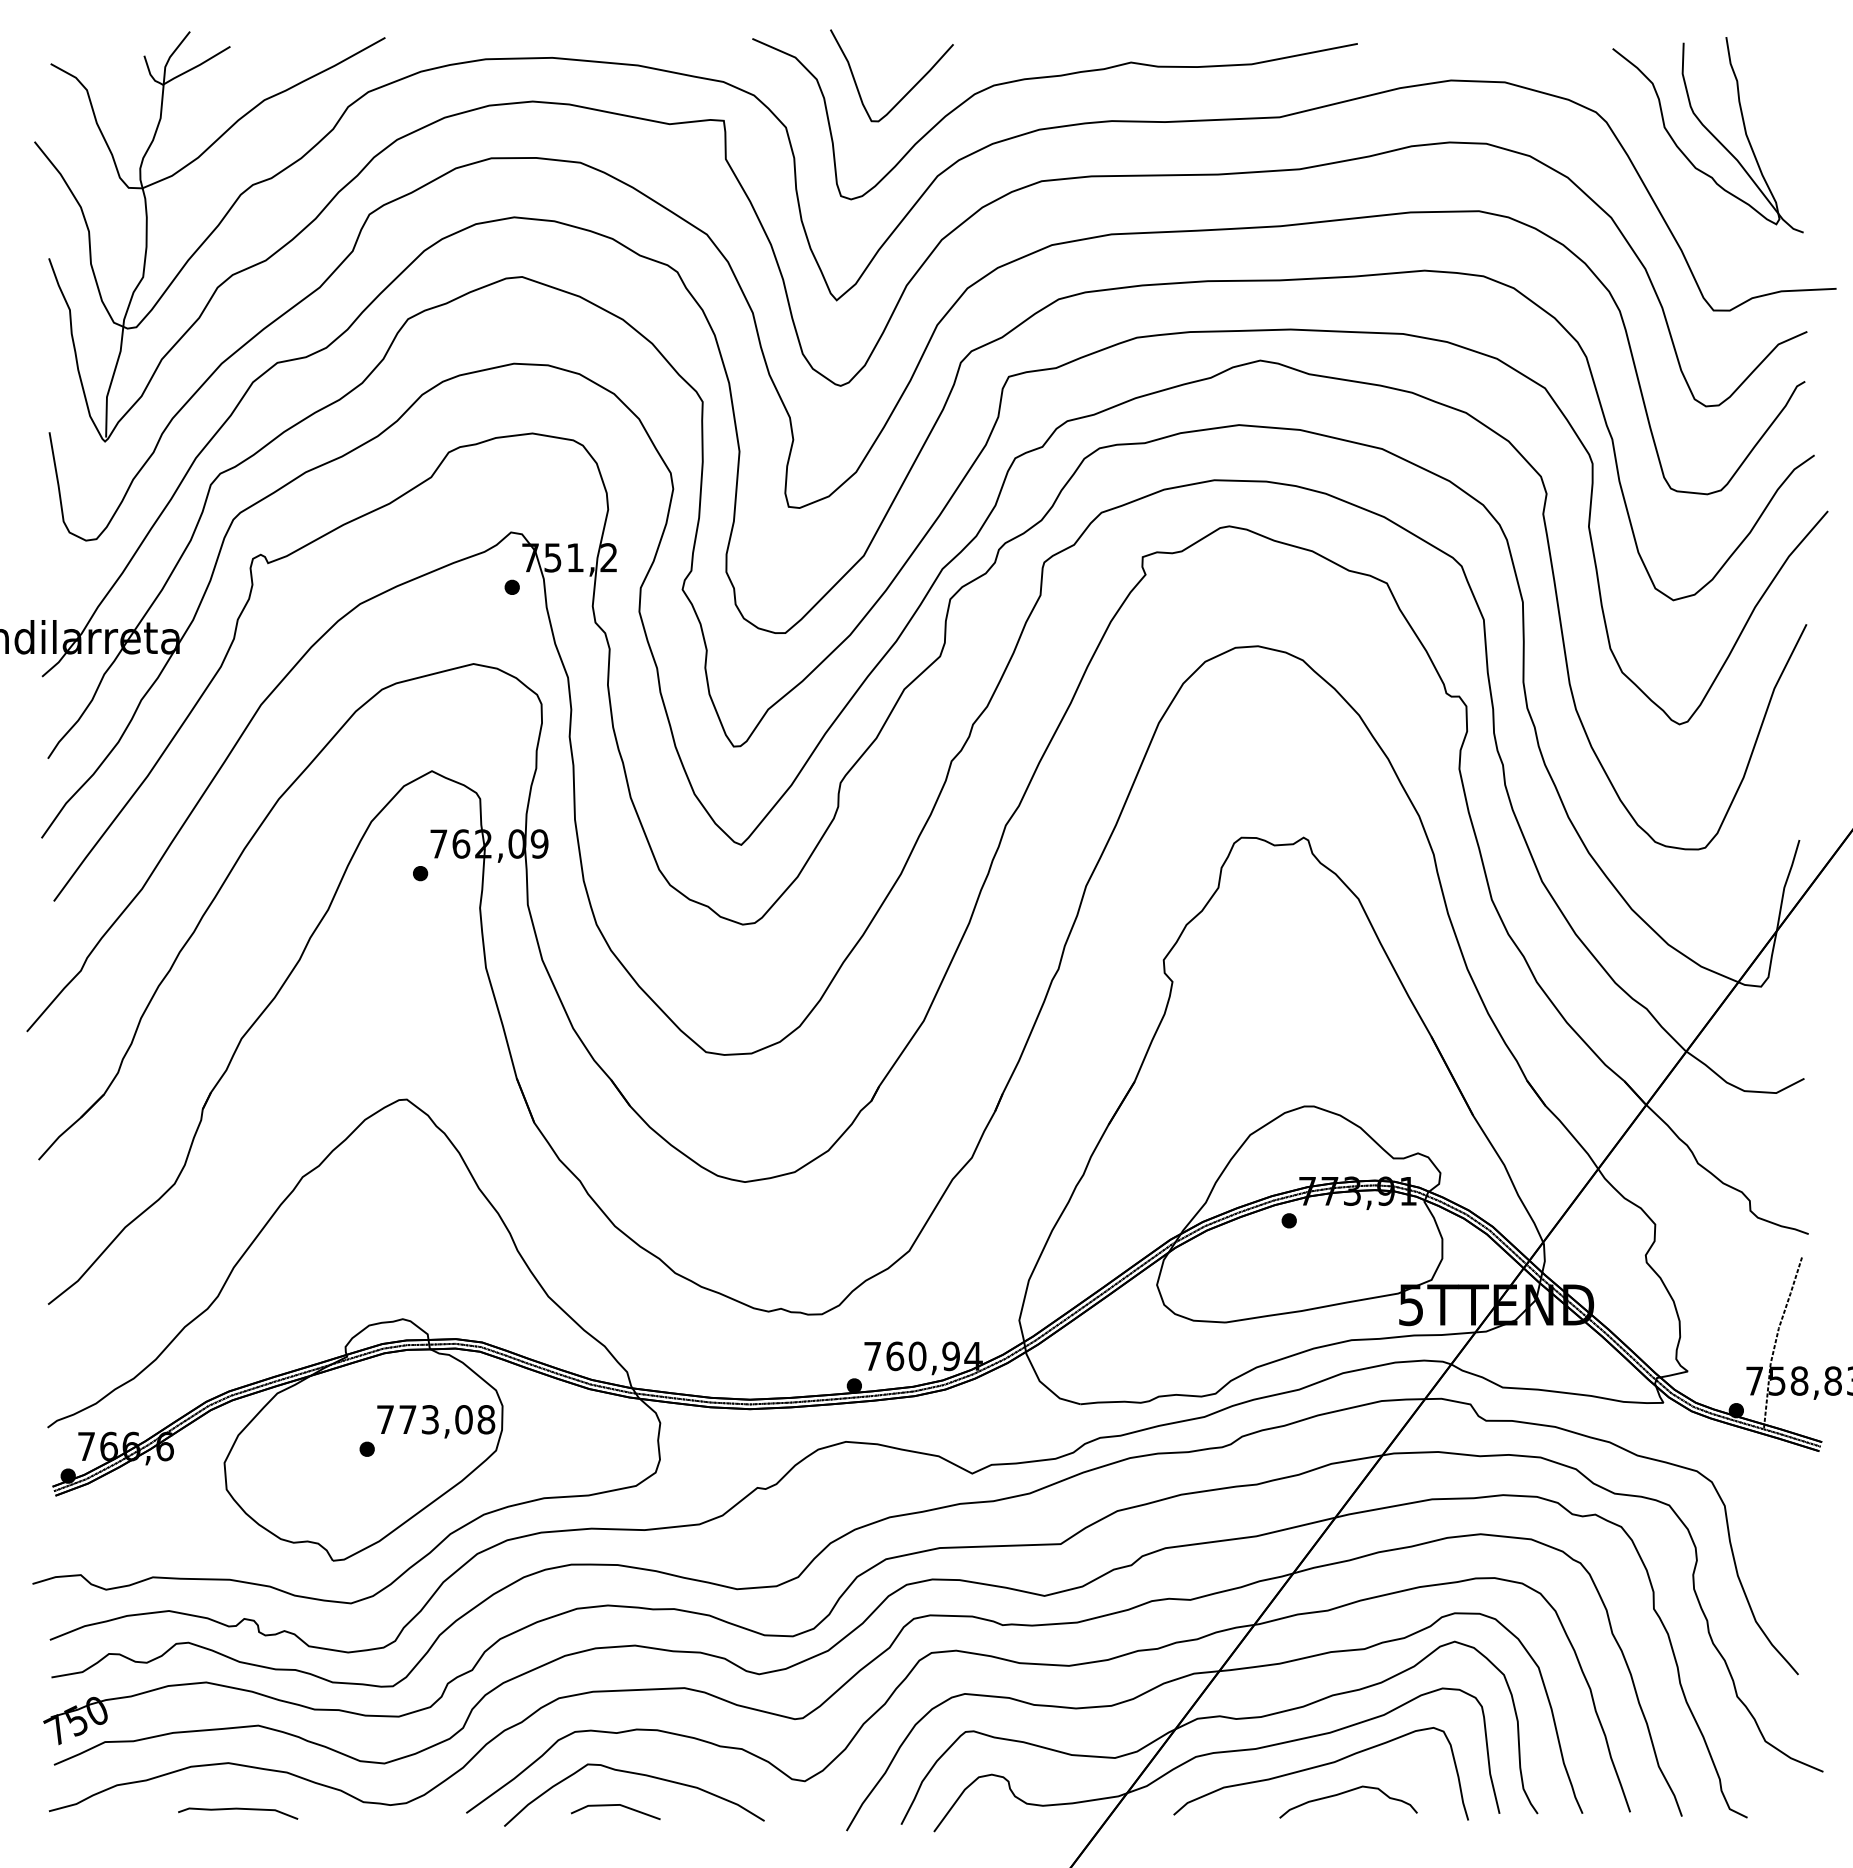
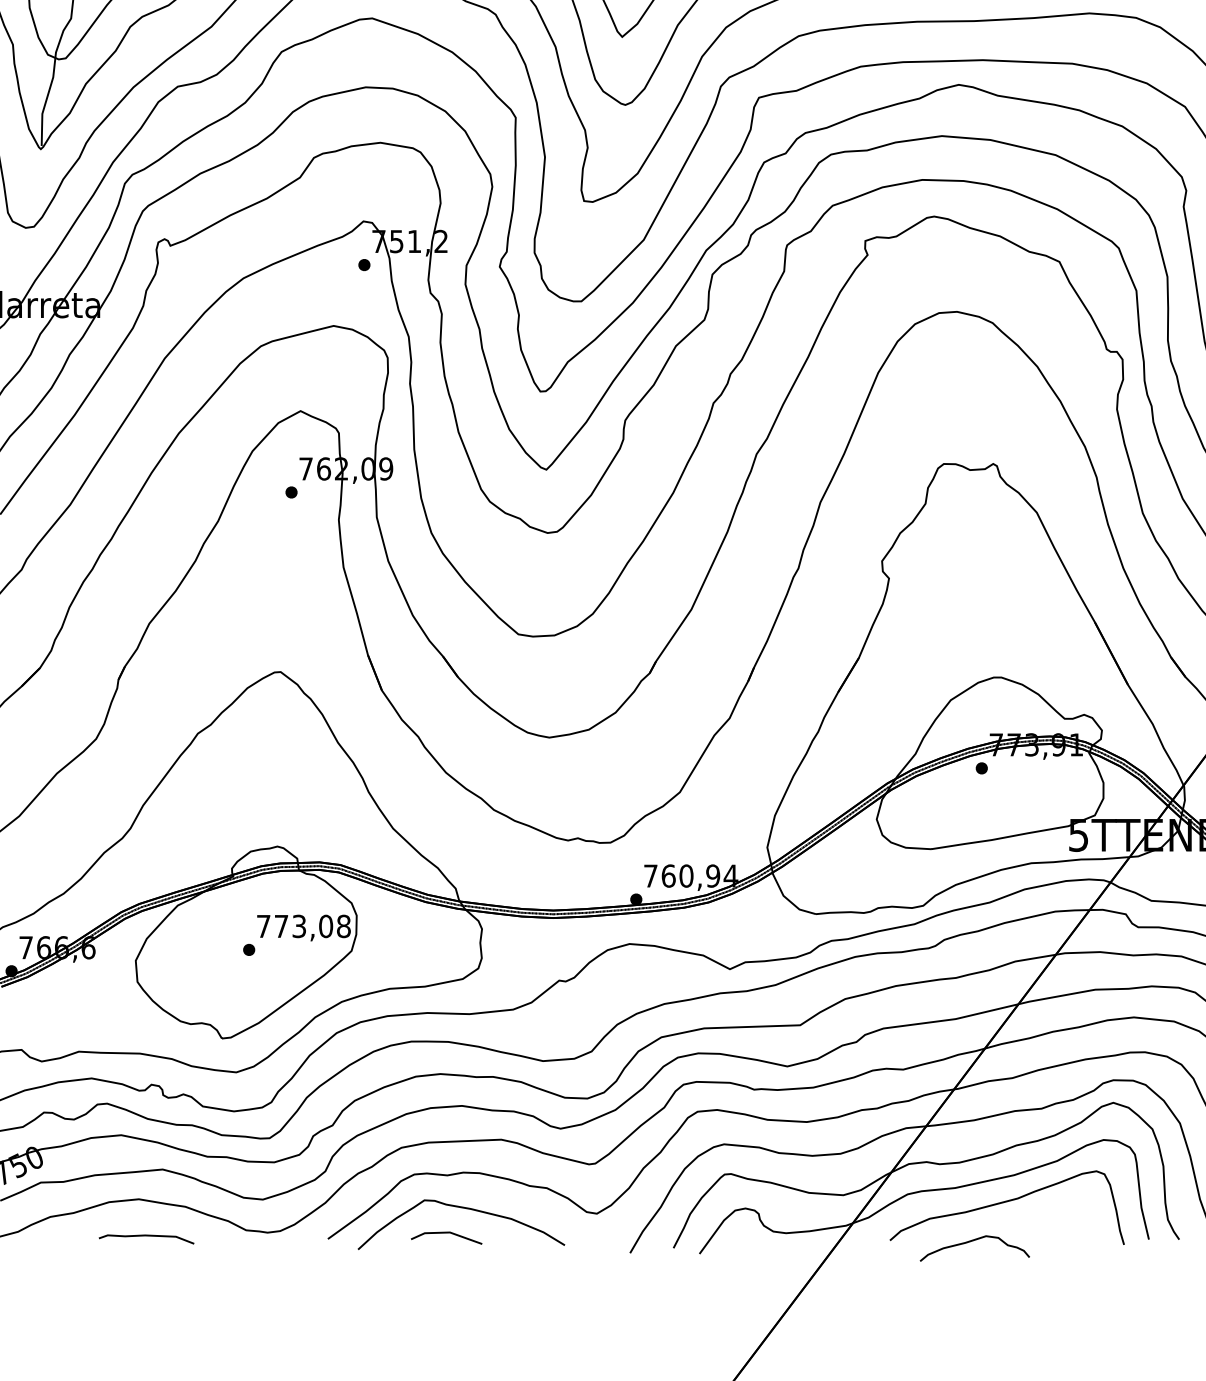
part: (1344, 1793) -> (971, 1241), moved

